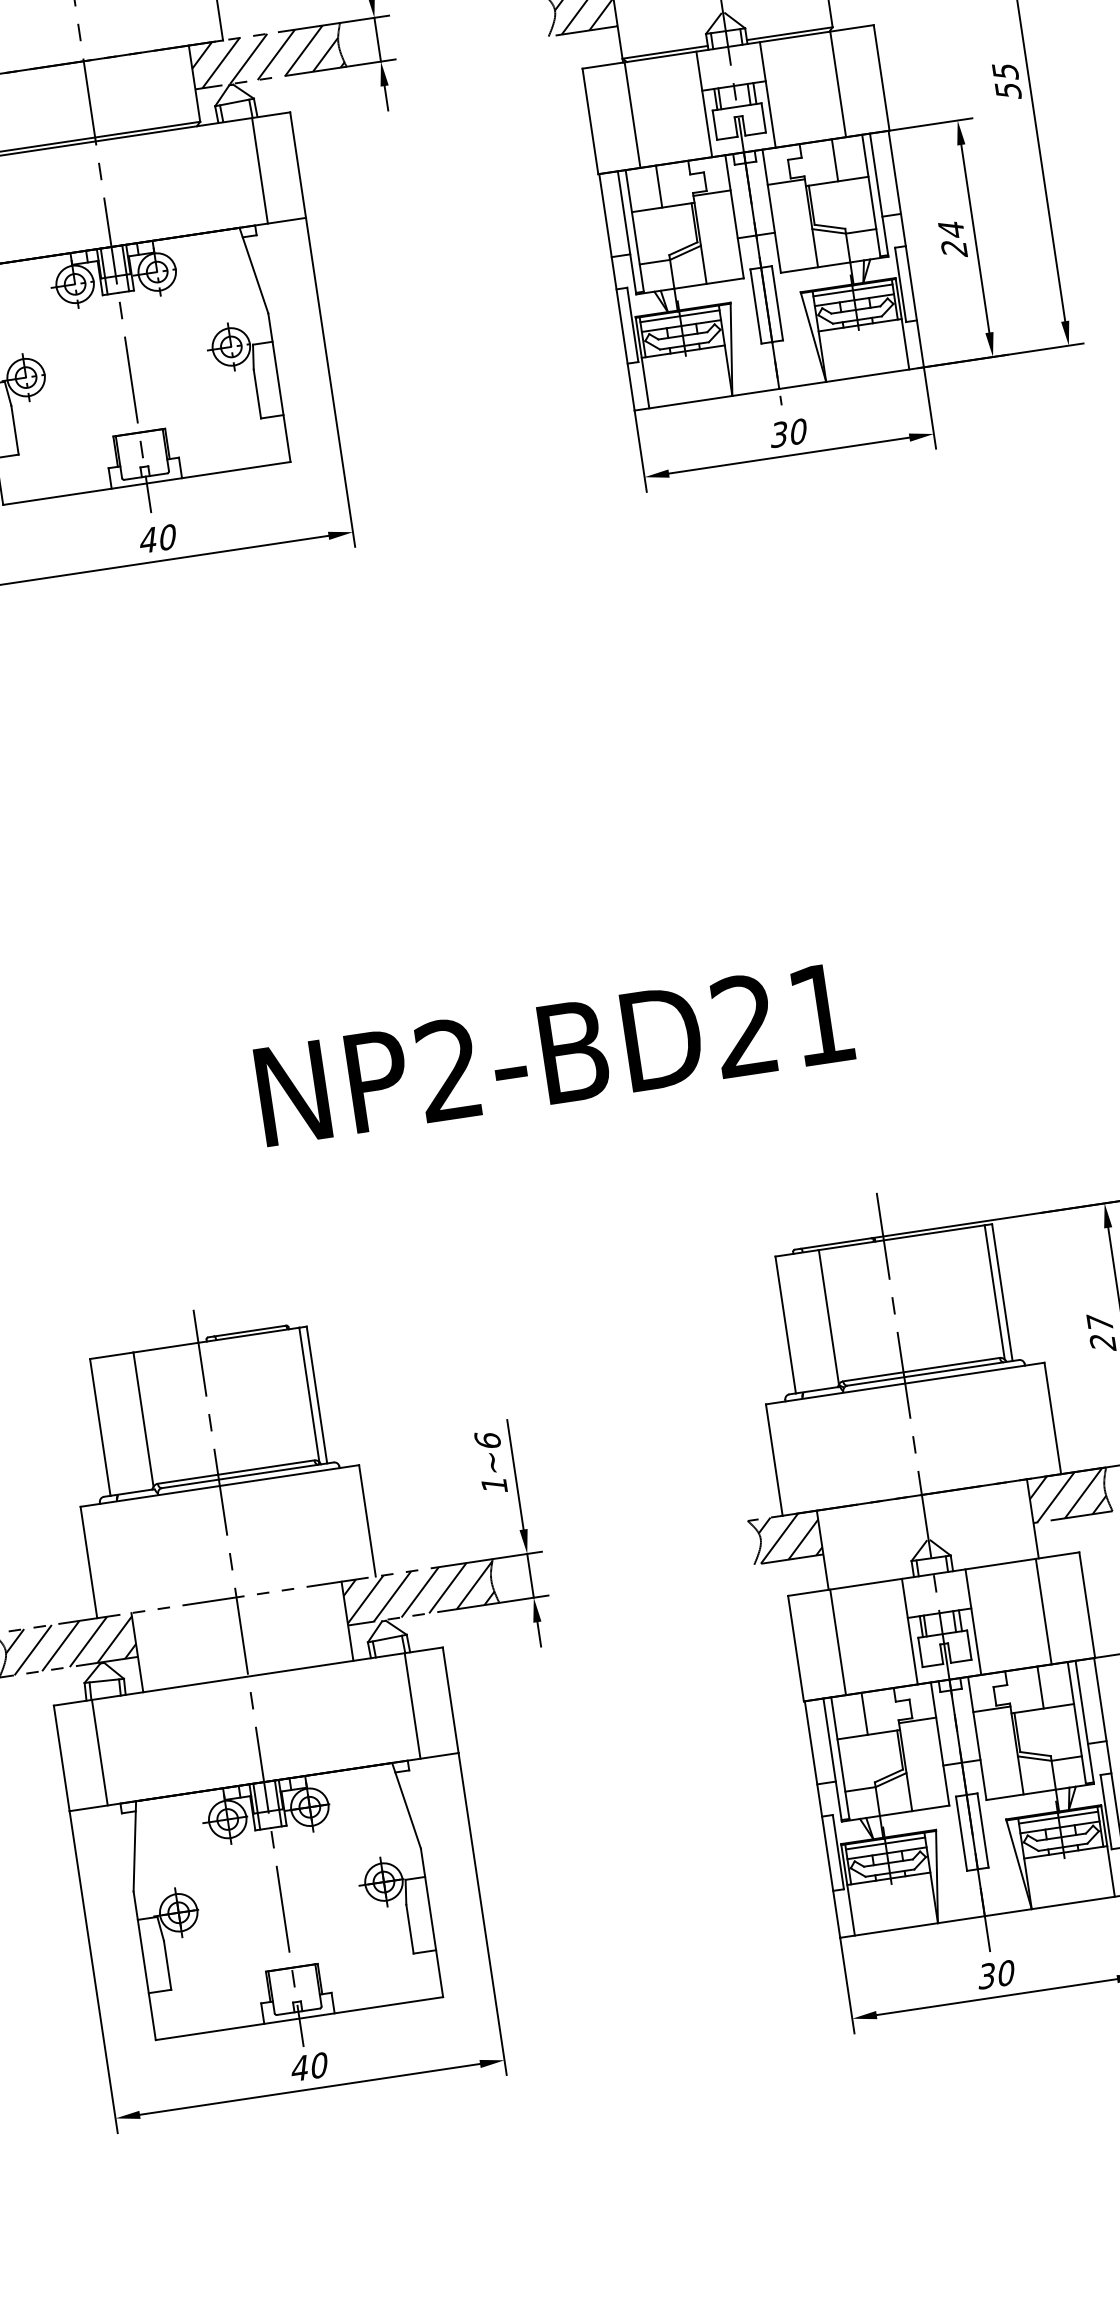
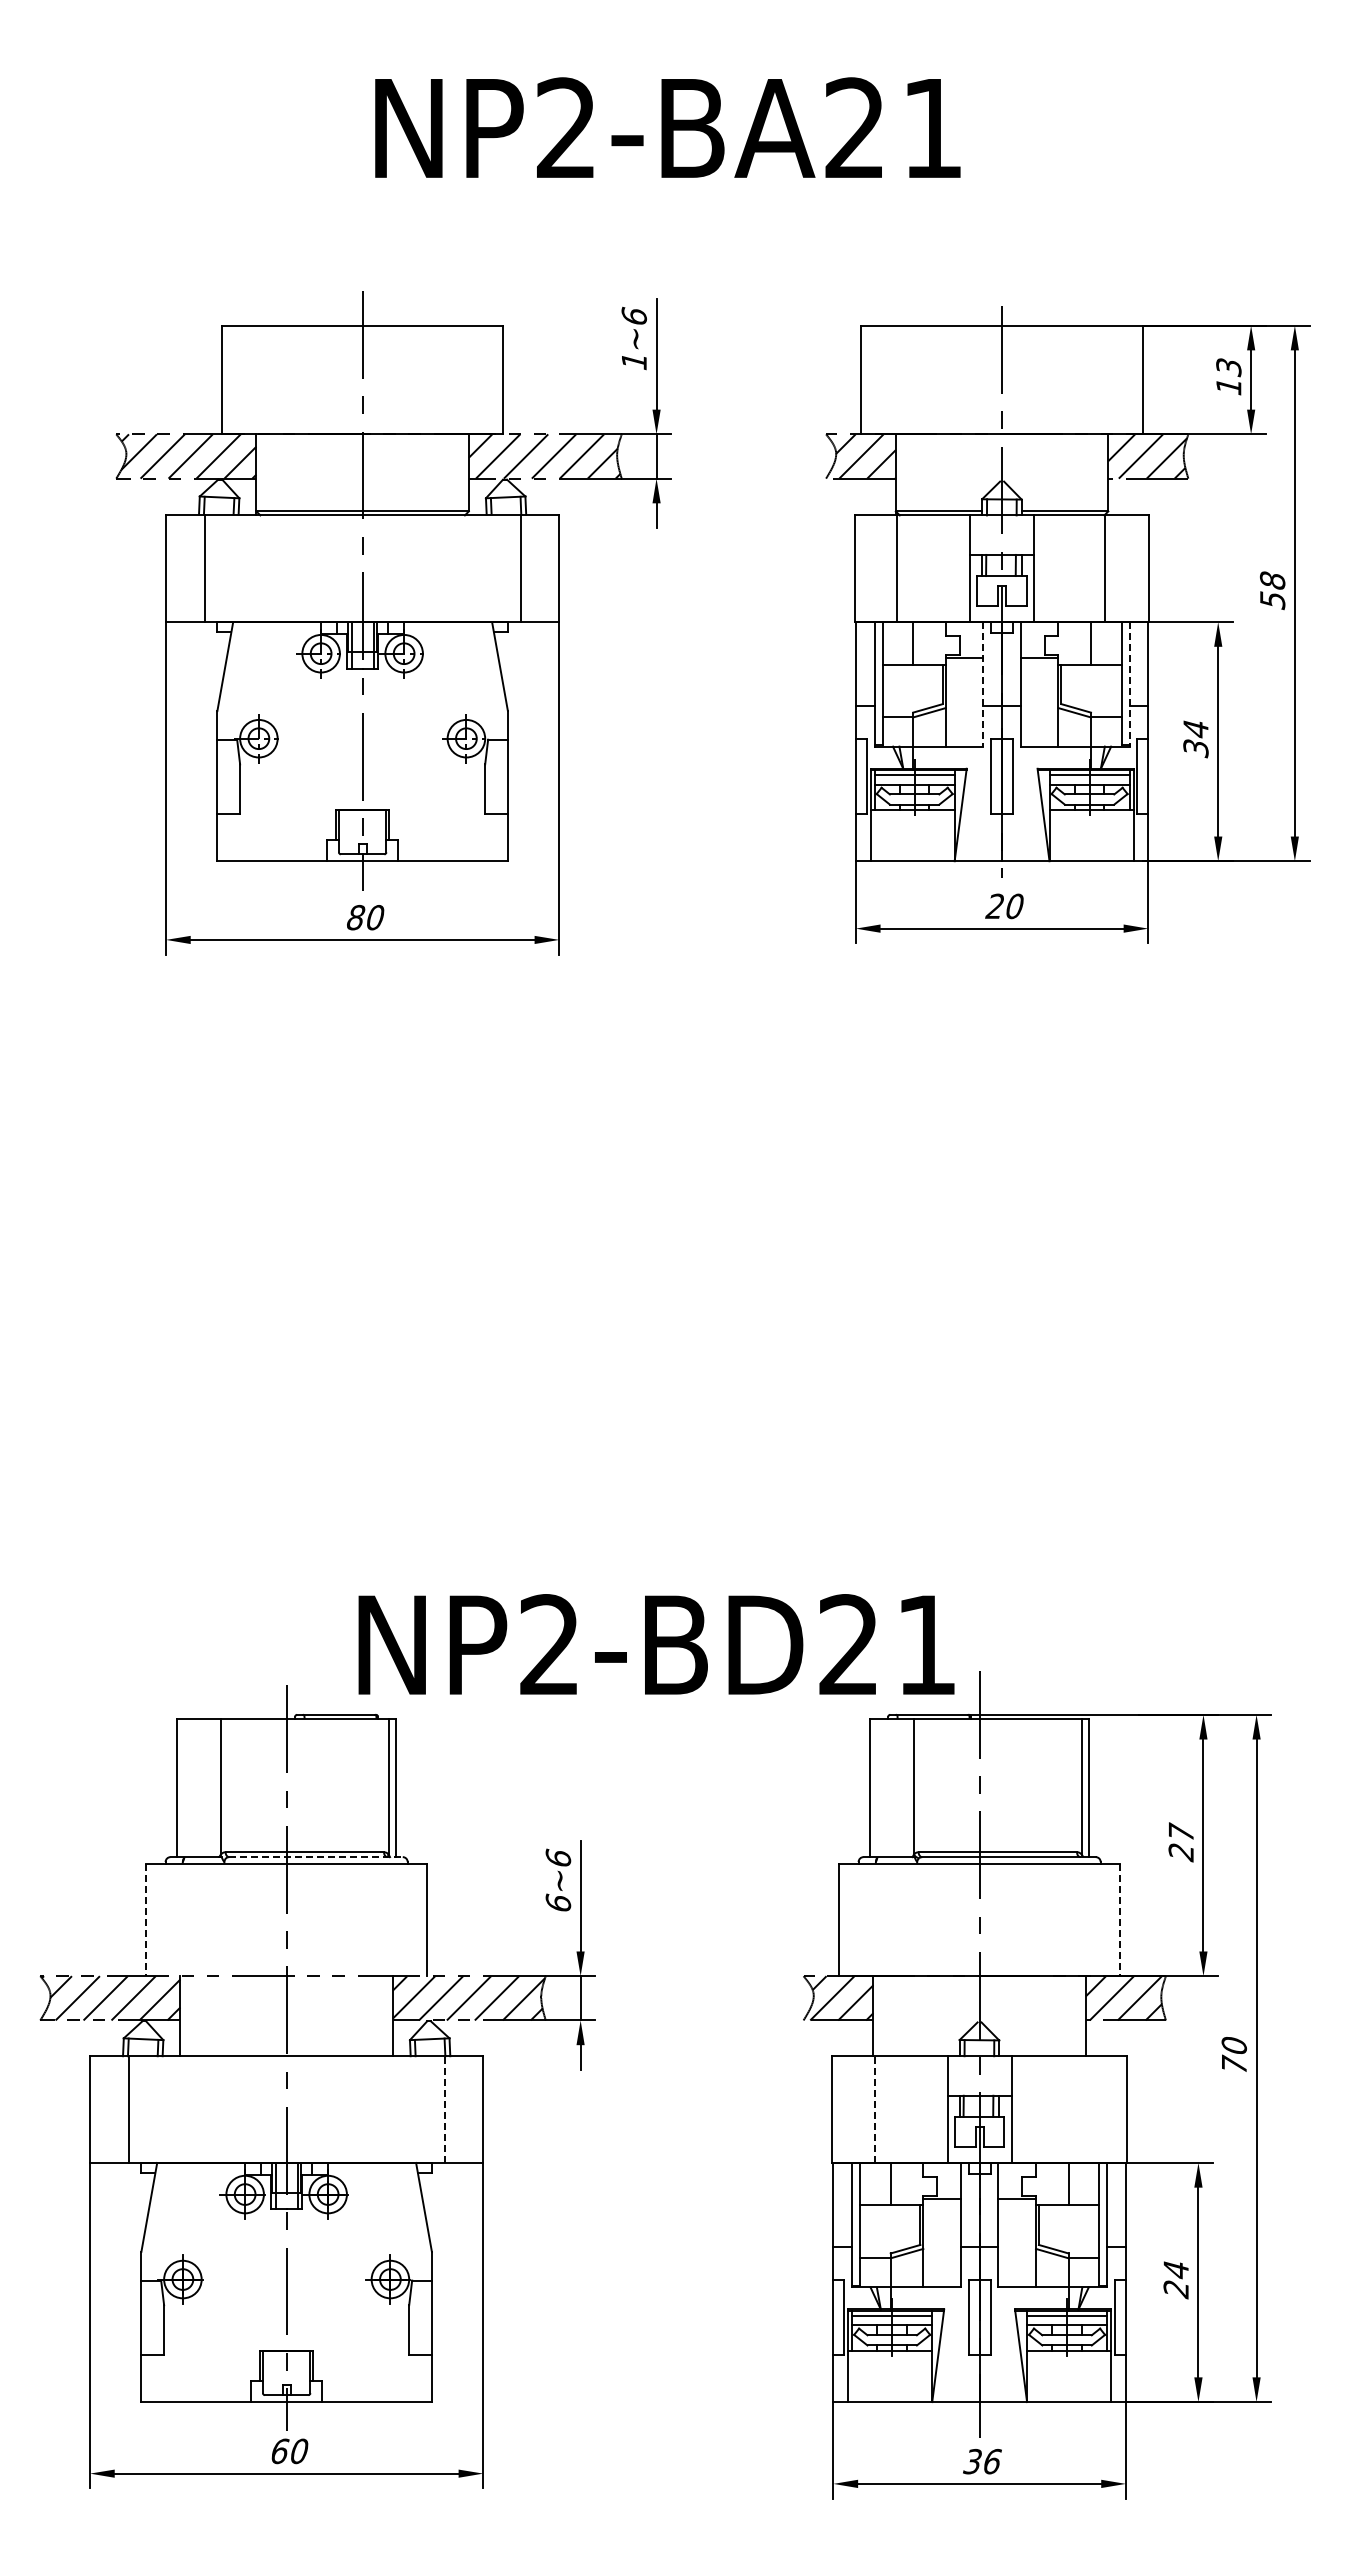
text: (1005, 71) -> (1272, 580), 55 -> 58
line: (879, 195) -> (1129, 684), solid -> dashed
line: (734, 216) -> (983, 684), solid -> dashed
text: (953, 248) -> (1195, 748), 24 -> 34
text: (778, 434) -> (994, 906), 30 -> 20
text: (148, 540) -> (355, 917), 40 -> 80
text: (554, 1053) -> (656, 1644), moved
line: (1052, 1419) -> (1120, 1920), solid -> dashed
line: (247, 1475) -> (315, 1857), solid -> dashed
text: (494, 1484) -> (558, 1902), 1~6 -> 6~6
line: (88, 1563) -> (145, 1920), solid -> dashed
line: (1043, 1611) -> (1082, 2109), removed
line: (838, 1642) -> (875, 2109), solid -> dashed
line: (412, 1705) -> (444, 2109), solid -> dashed
text: (1006, 1973) -> (992, 2461), 30 -> 36
text: (299, 2068) -> (279, 2451), 40 -> 60

